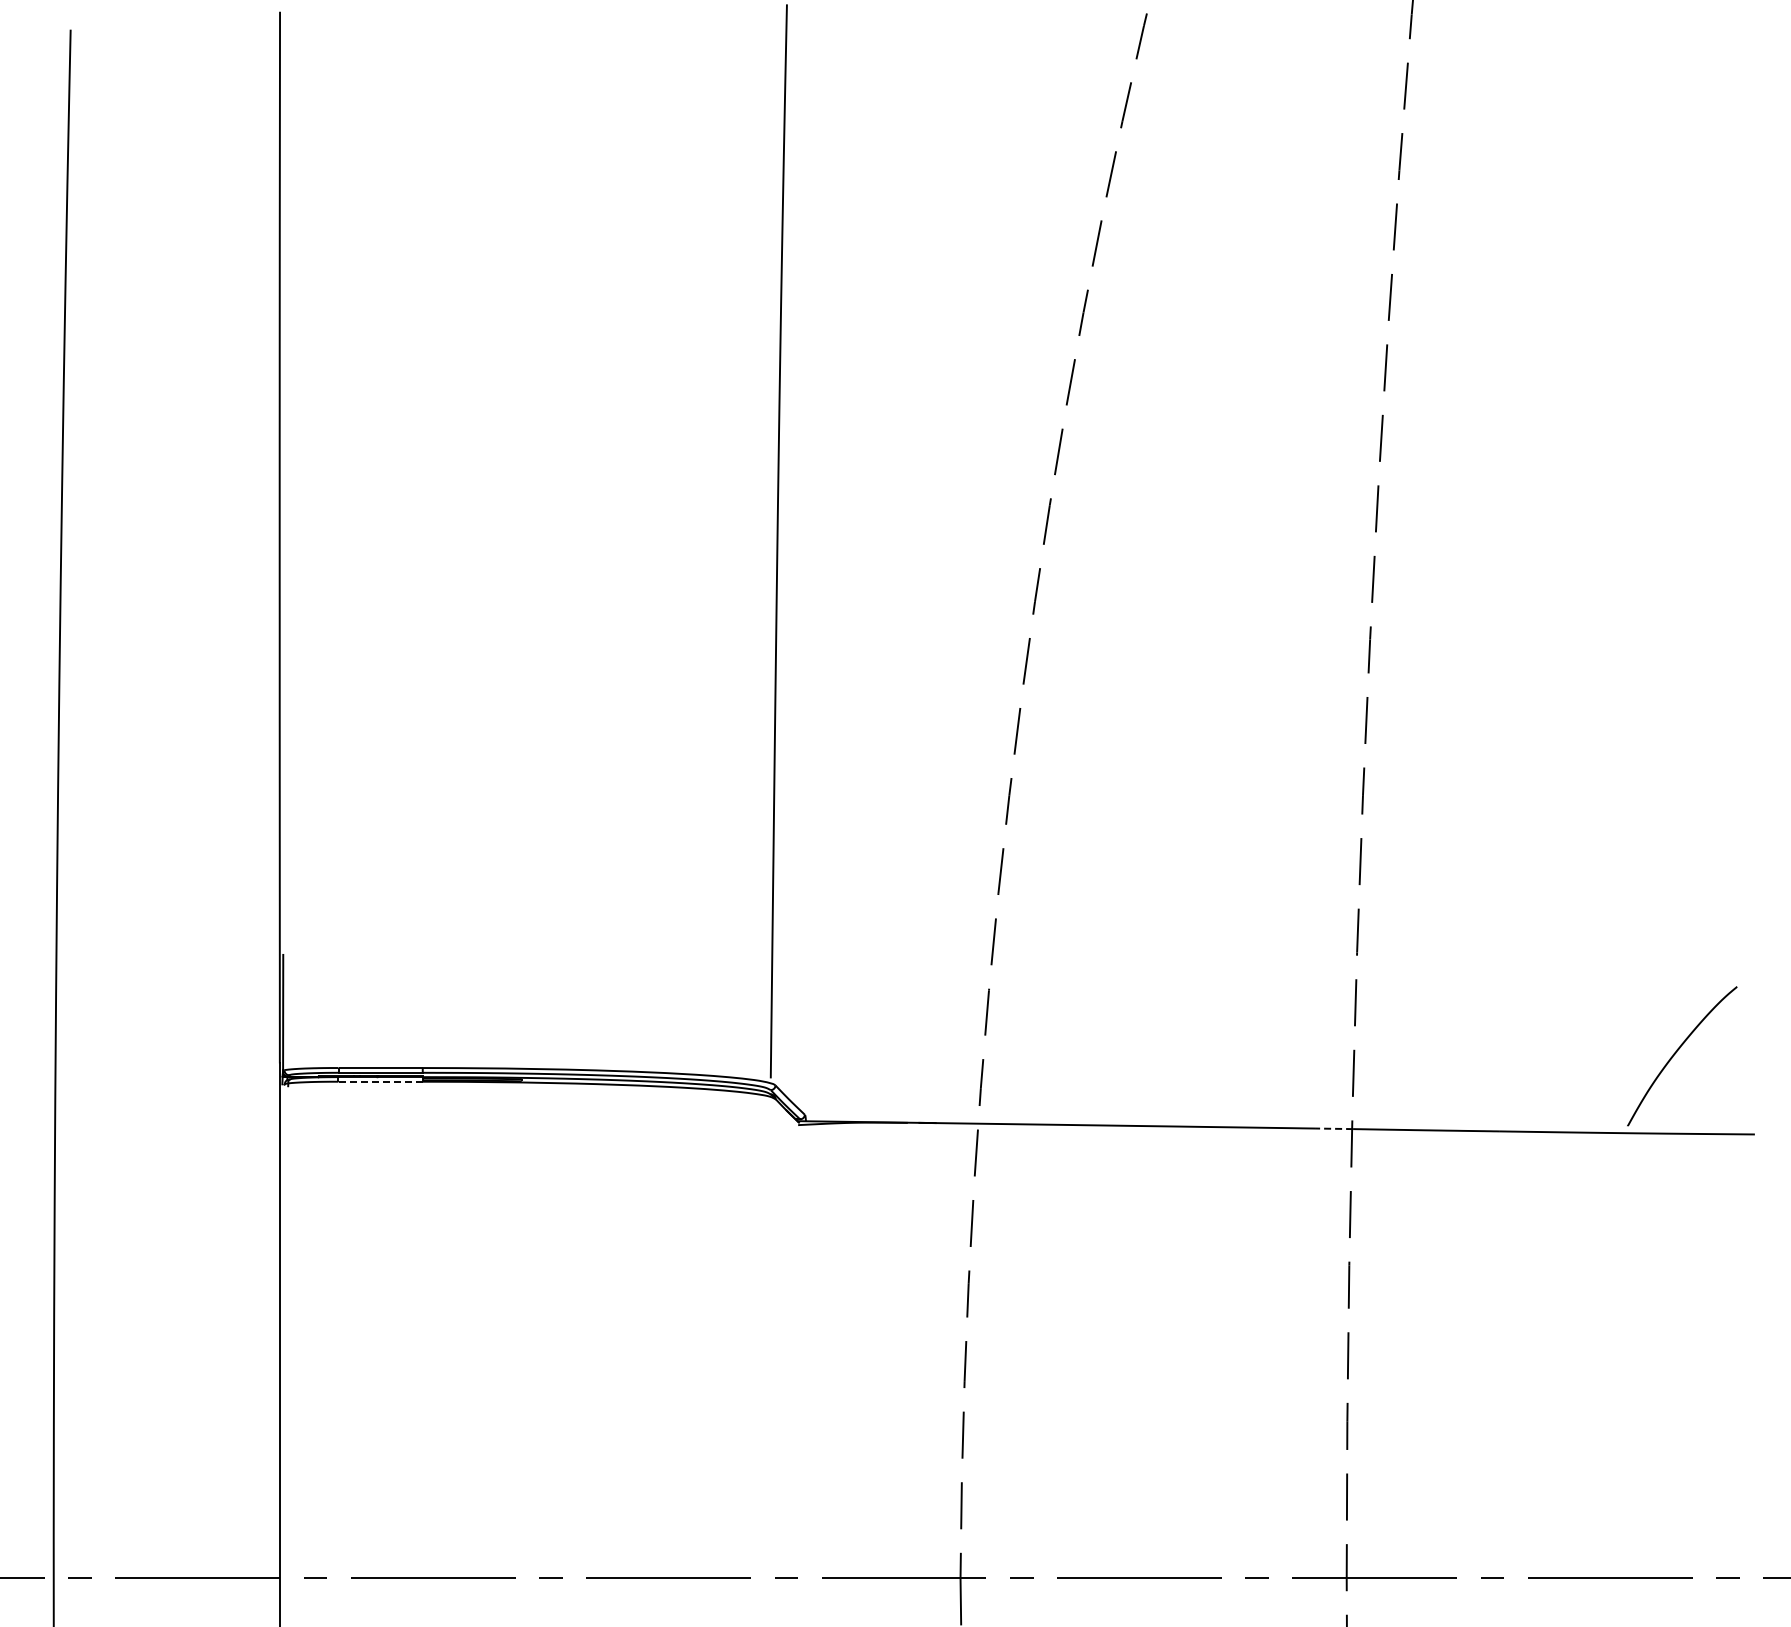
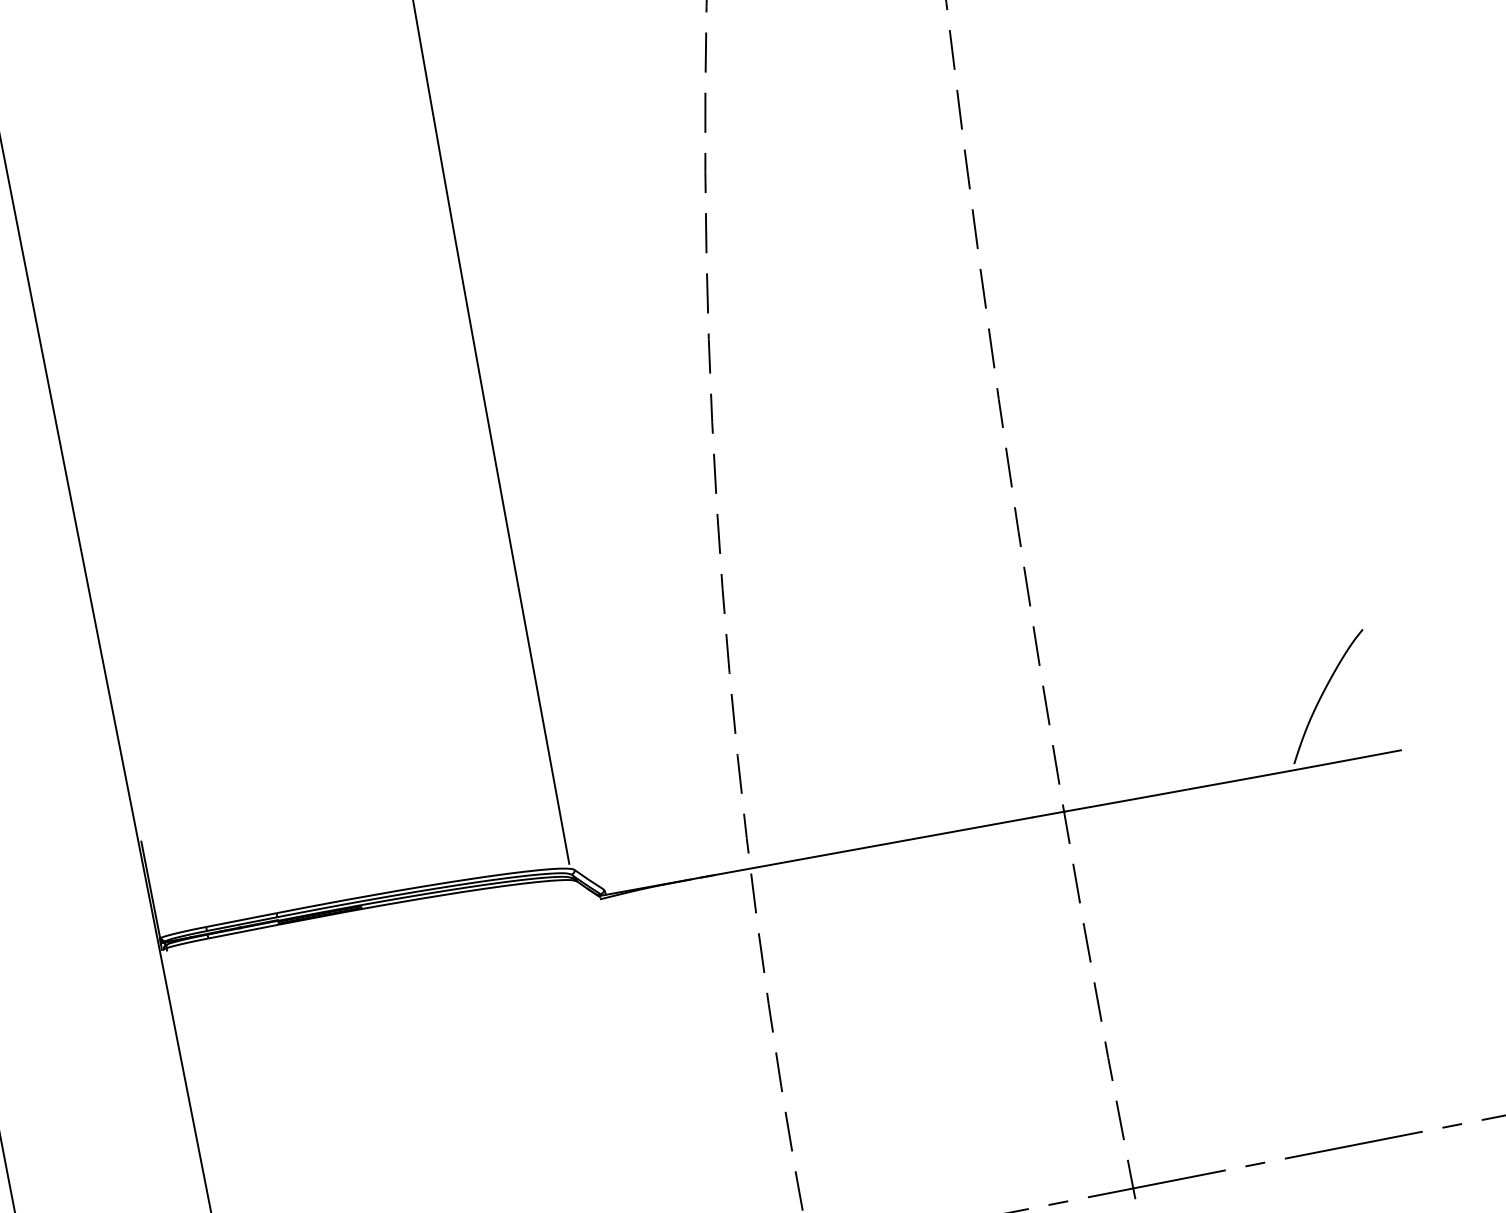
line: (380, 1081) -> (243, 931), dashed -> solid
line: (1333, 1128) -> (1048, 814), dashed -> solid

